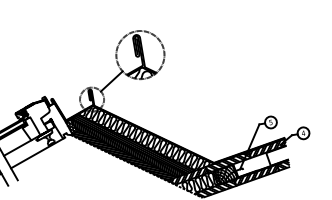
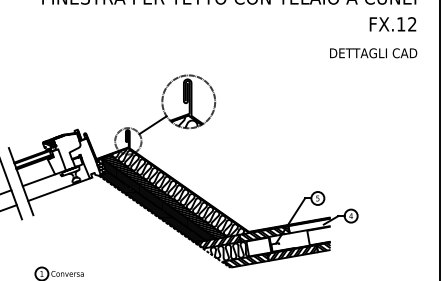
hatch: (267, 148) -> (309, 225), removed
hatch: (224, 174) -> (258, 246), removed

